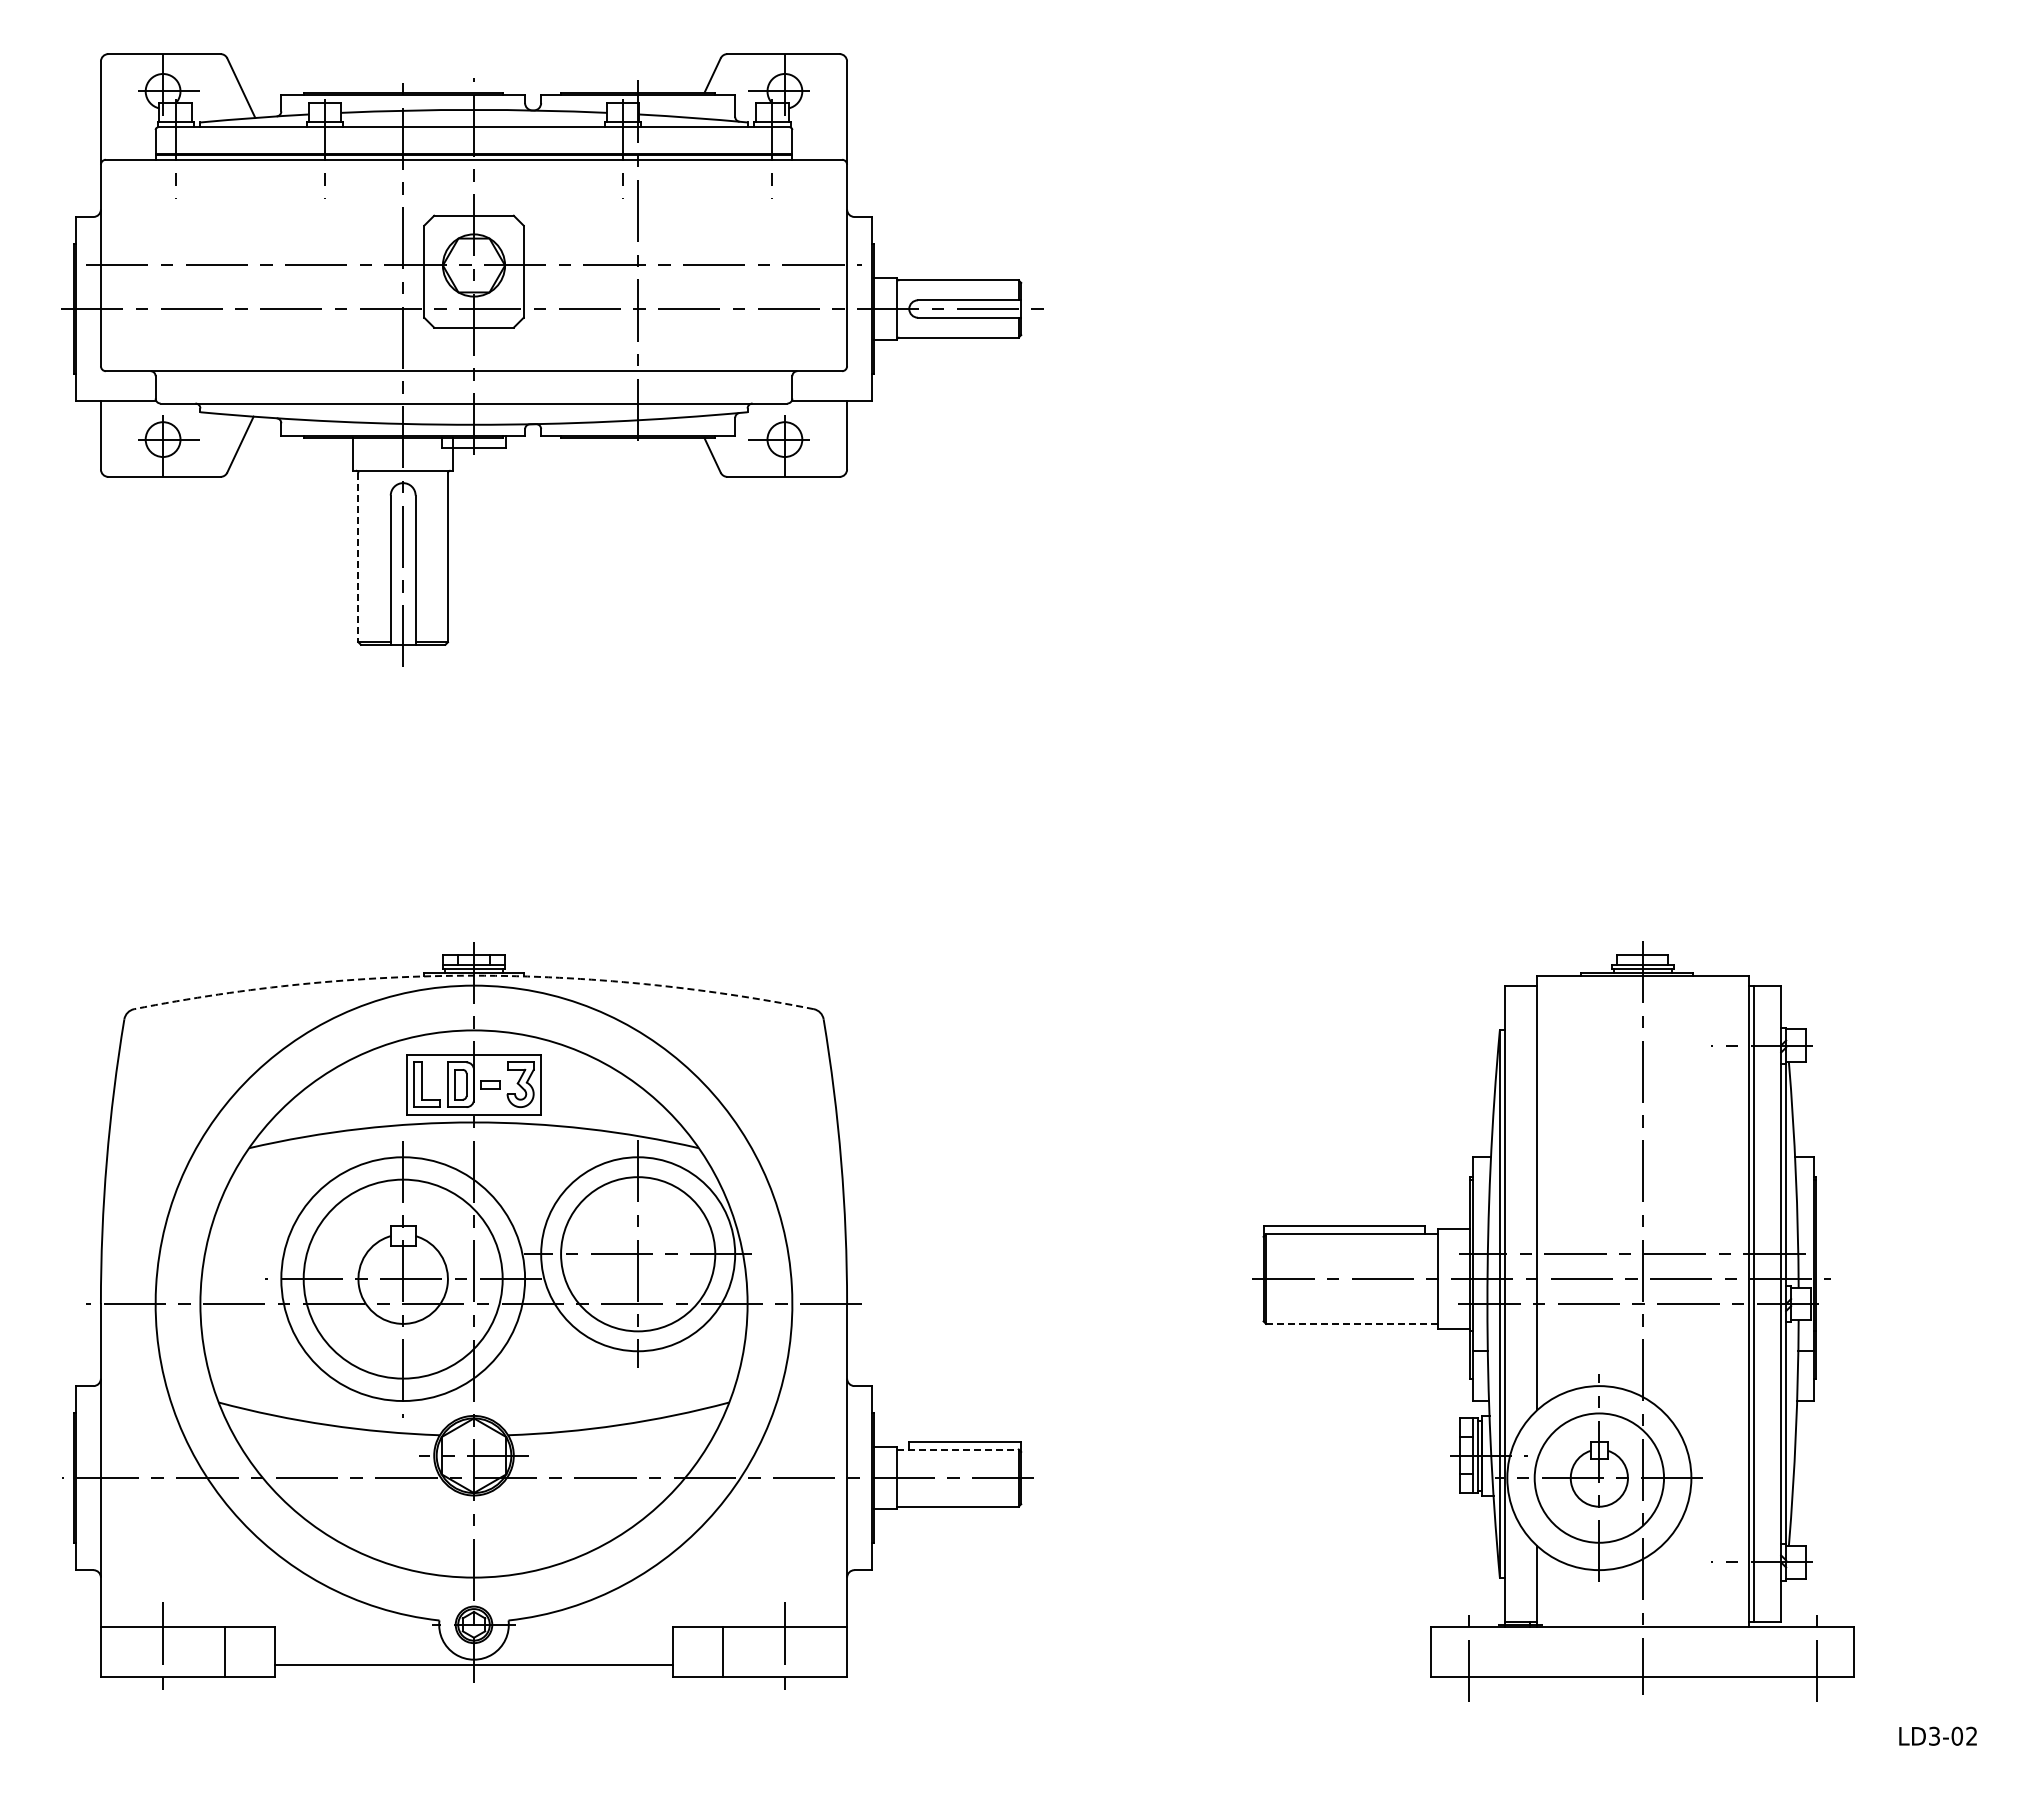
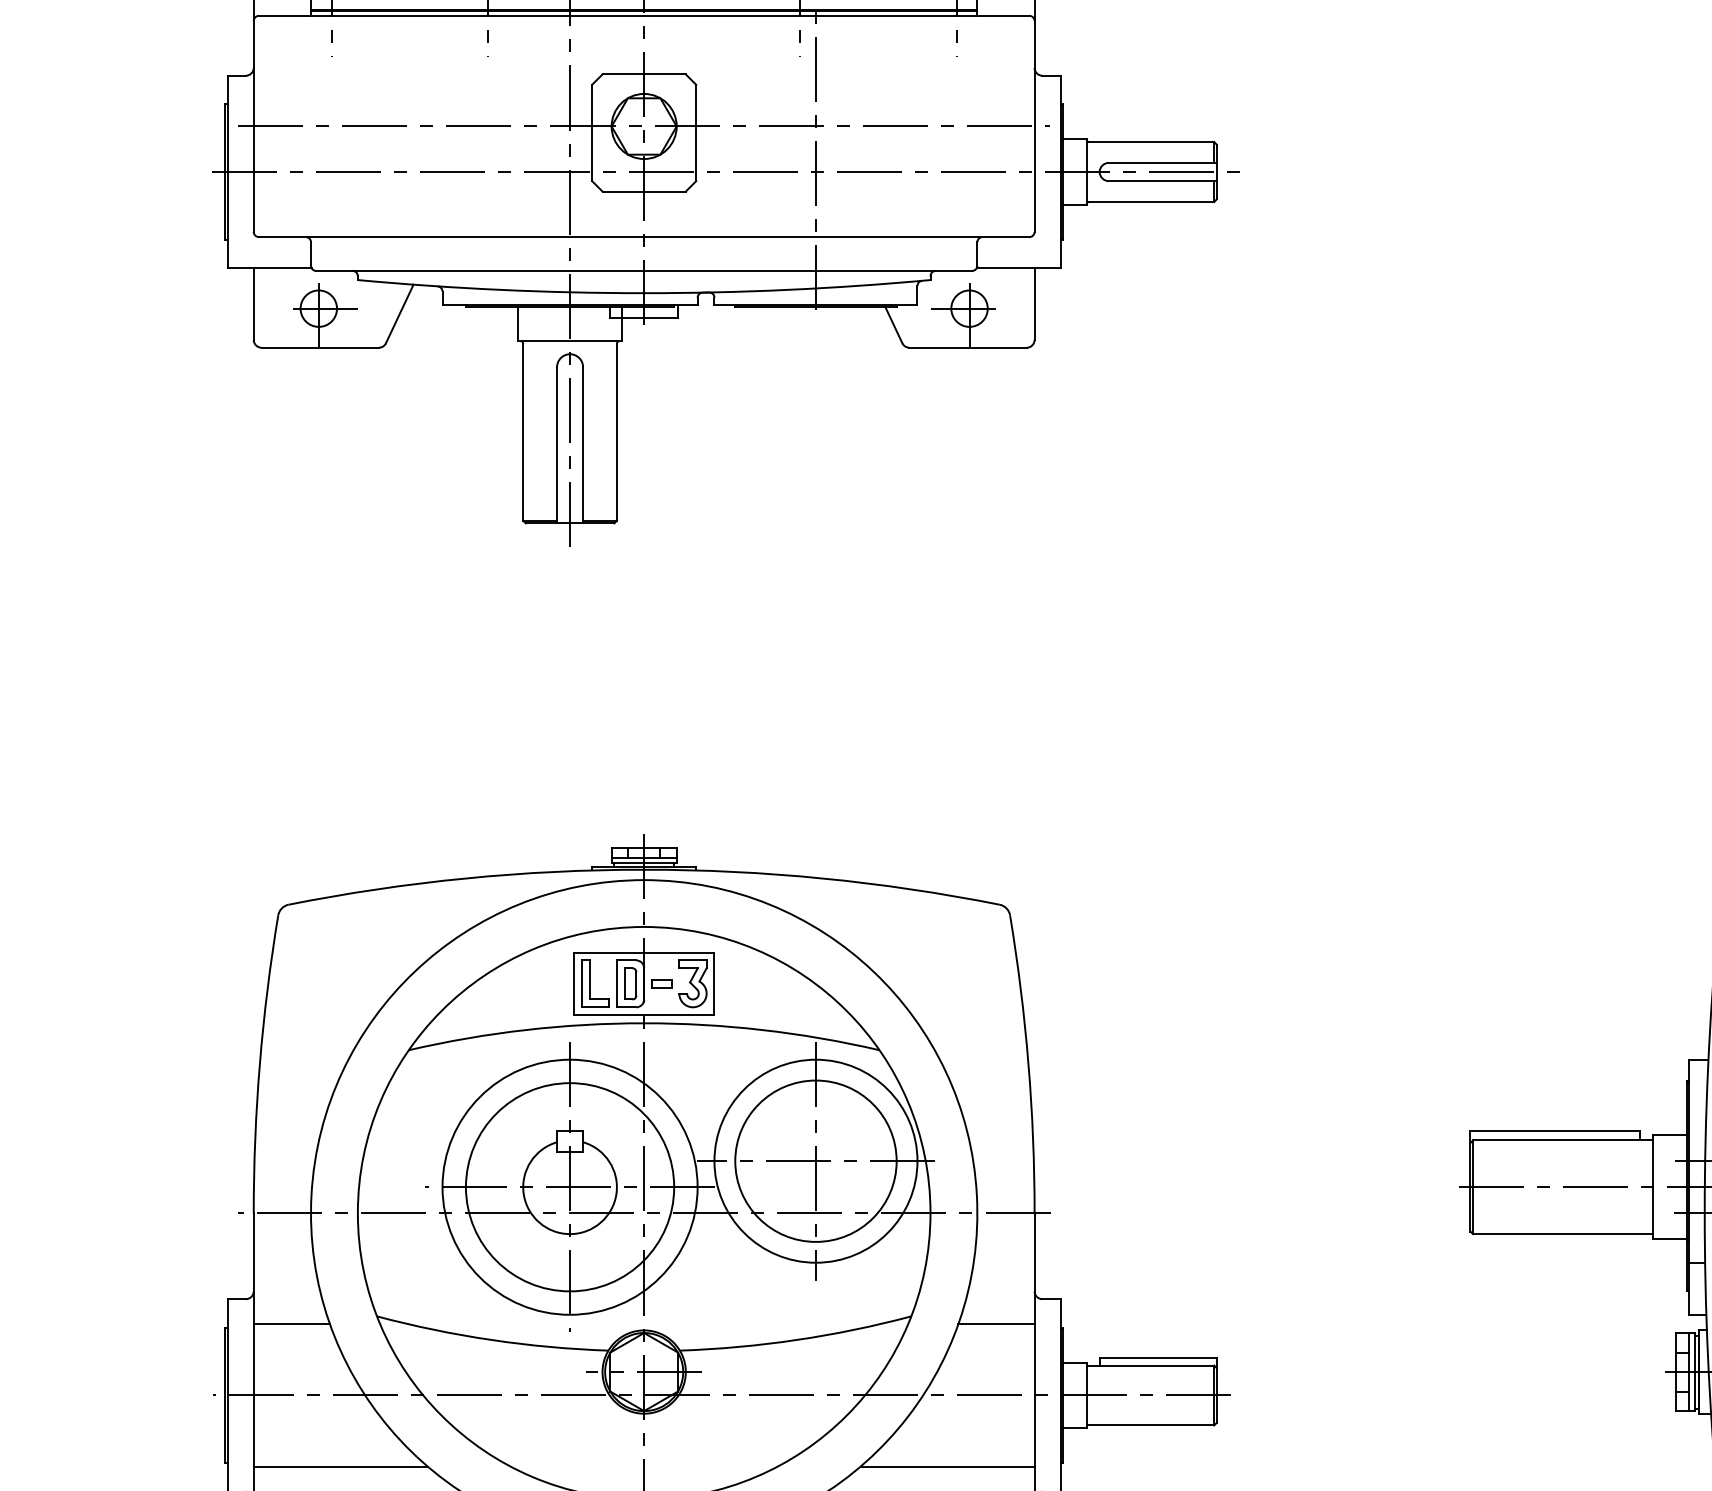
line: (358, 557) -> (523, 432), dashed -> solid
arc: (474, 975) -> (644, 869), dashed -> solid
line: (1351, 1323) -> (1562, 1233), dashed -> solid
line: (136, 1410) -> (290, 1324), added
line: (810, 1410) -> (996, 1324), added
line: (957, 1449) -> (1150, 1365), dashed -> solid
line: (183, 1545) -> (340, 1466), added
line: (763, 1545) -> (947, 1466), added

